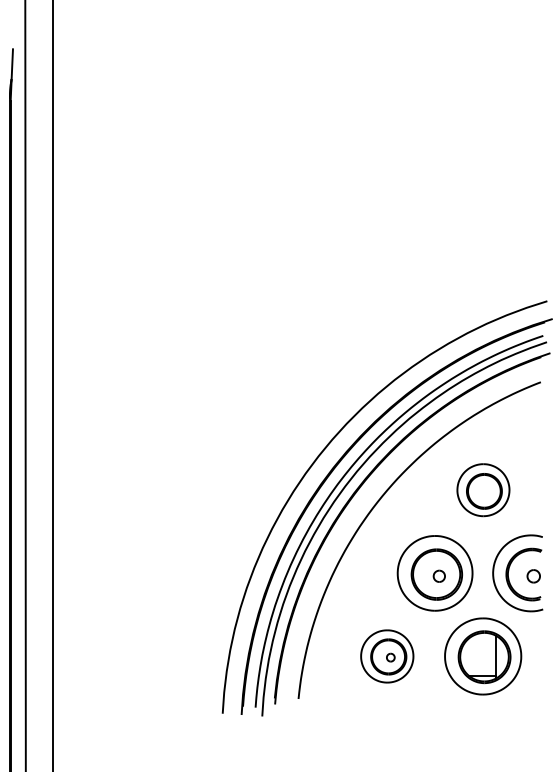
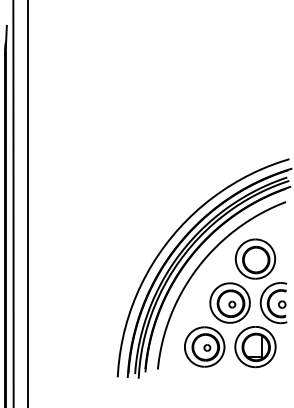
part: (483, 489) -> (255, 258), size x1.43
part: (386, 655) -> (204, 346), size x1.43

